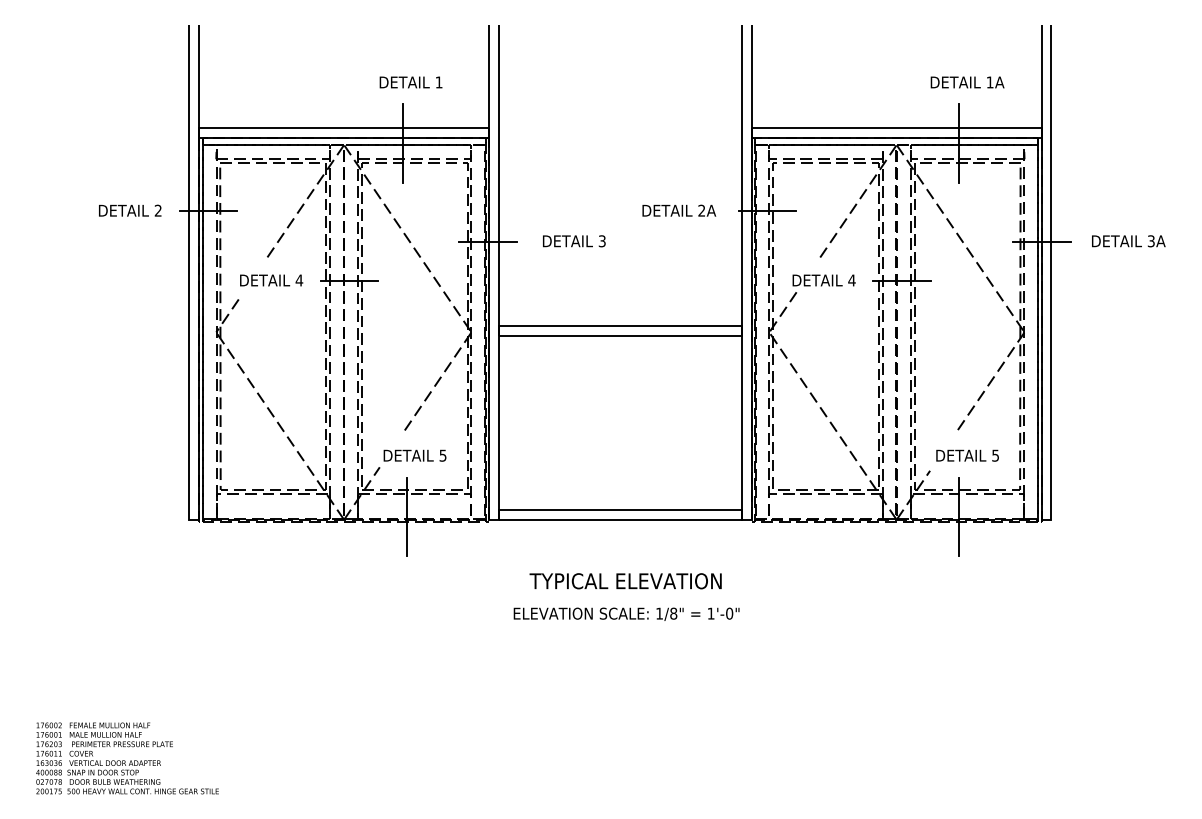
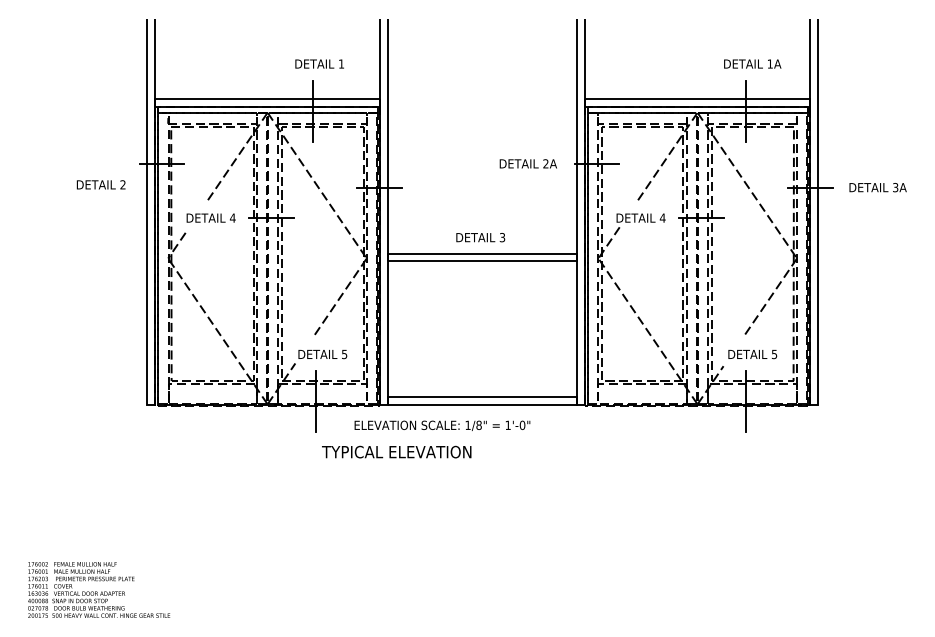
text: (129, 210) -> (100, 184), moved
text: (574, 241) -> (480, 237), moved
text: (625, 580) -> (396, 451), moved
text: (626, 613) -> (442, 425), moved

